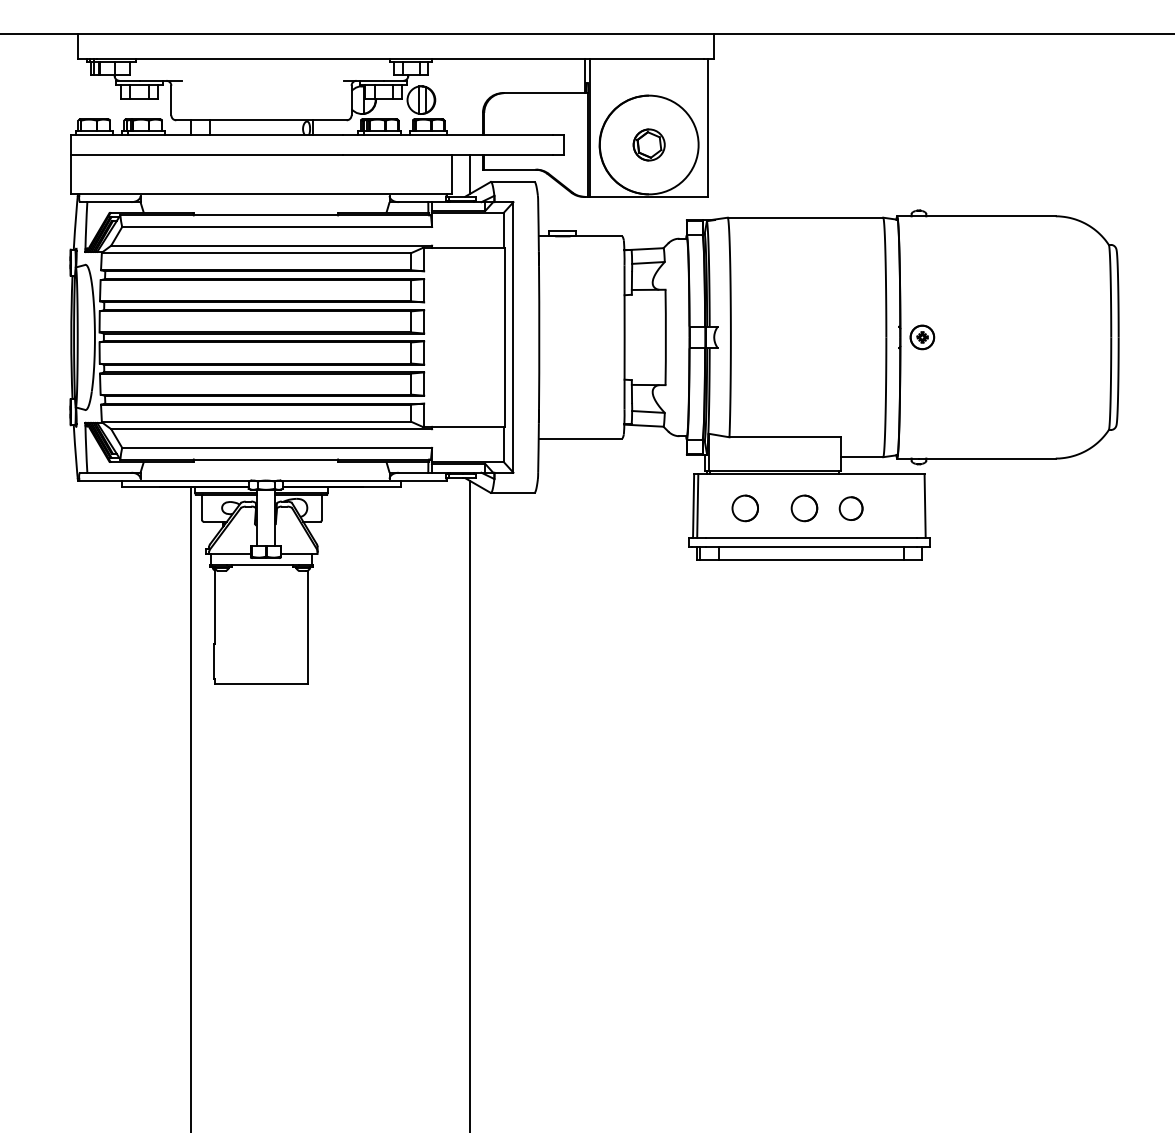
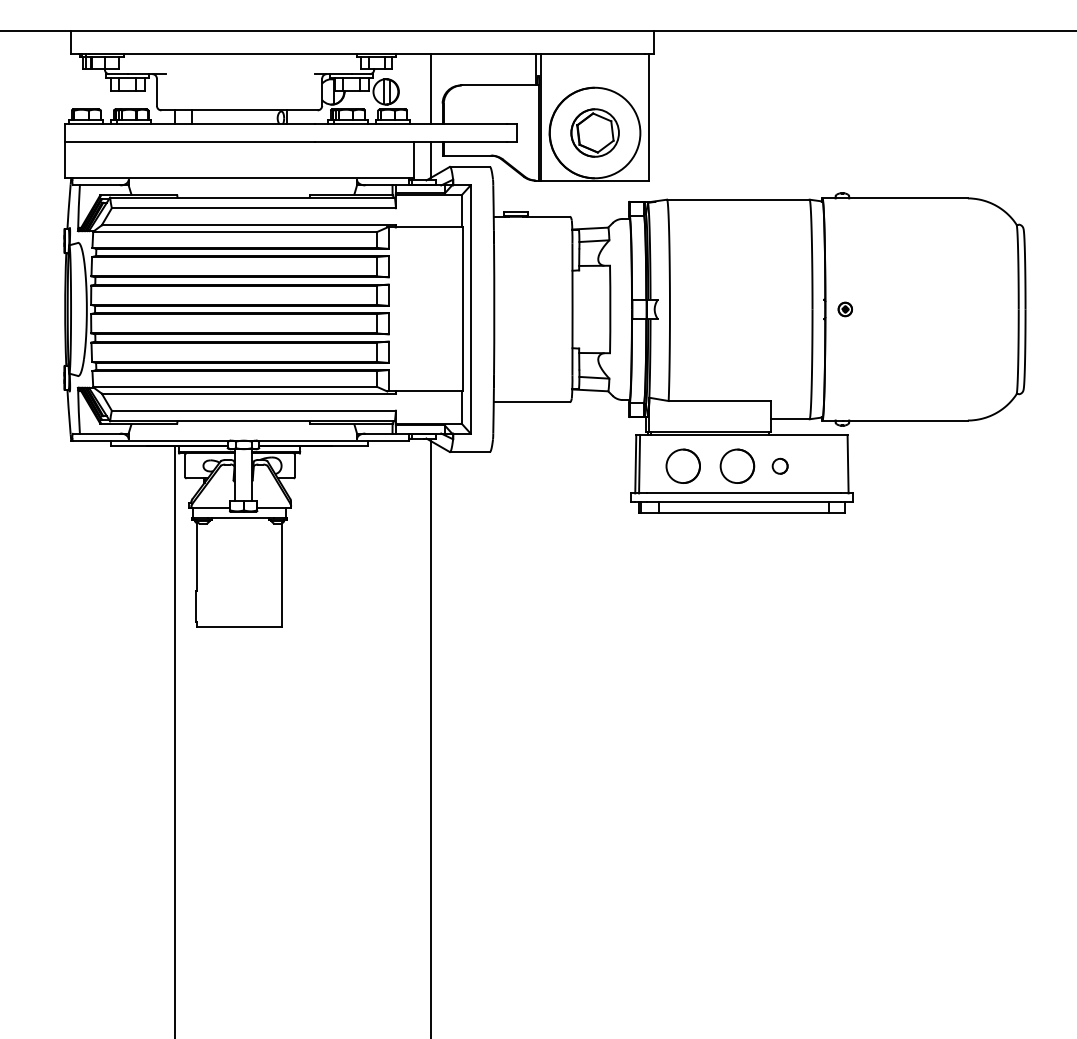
line: (470, 96) -> (431, 88), added
part: (648, 144) -> (594, 132), size x1.67
part: (921, 337) -> (844, 309), size x0.62
circle: (744, 507) -> (682, 465), size x1.43
part: (804, 507) -> (737, 465), size x1.43
part: (850, 507) -> (779, 465), size x0.71

